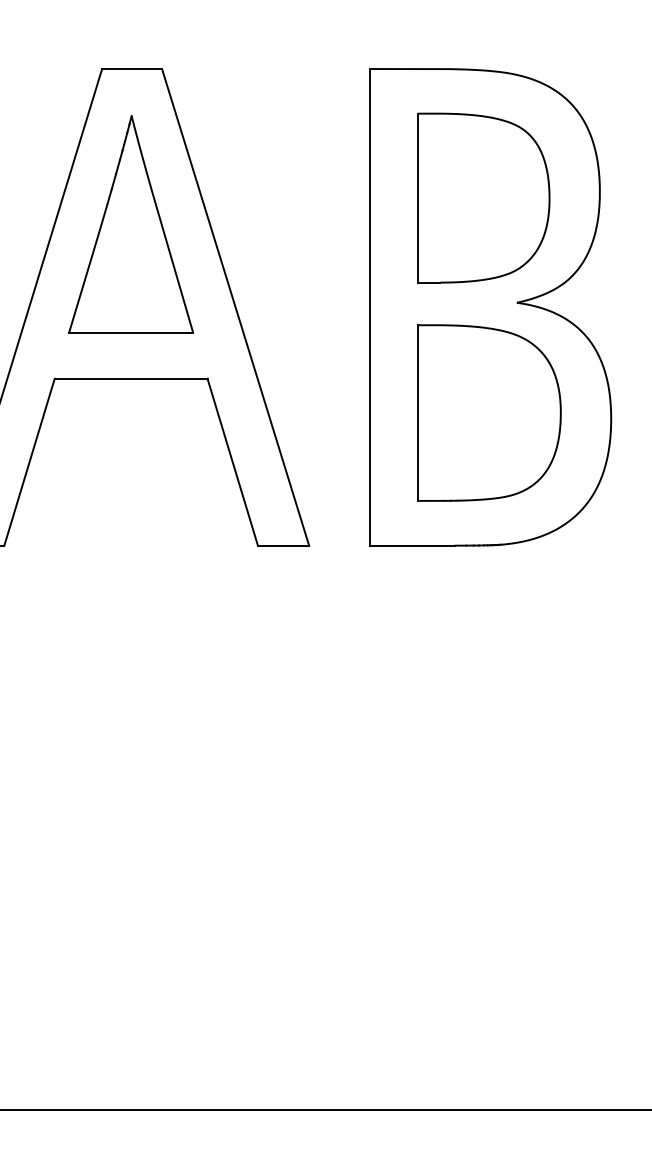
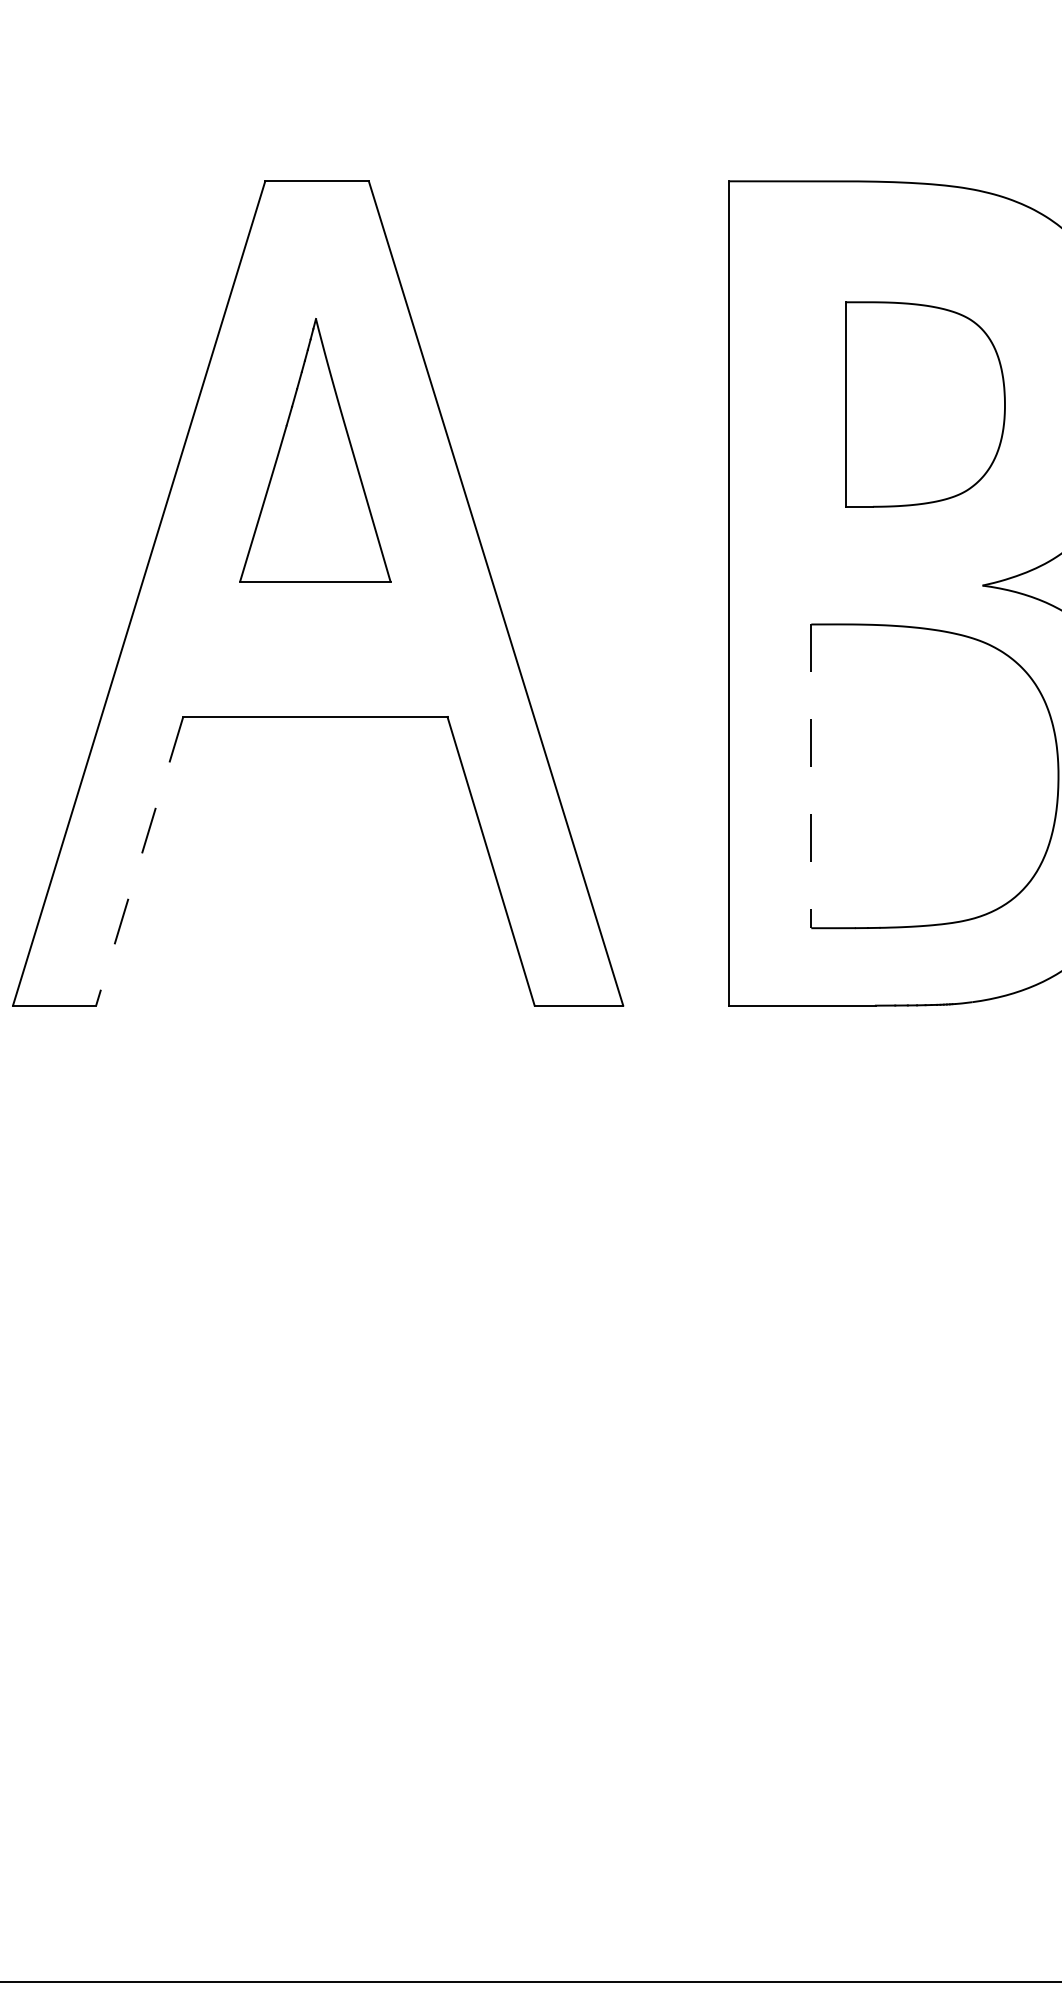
part: (483, 197) -> (924, 403), size x0.7
part: (130, 224) -> (314, 450), size x0.7
line: (417, 413) -> (810, 777), solid -> dashed
line: (29, 462) -> (139, 861), solid -> dashed

